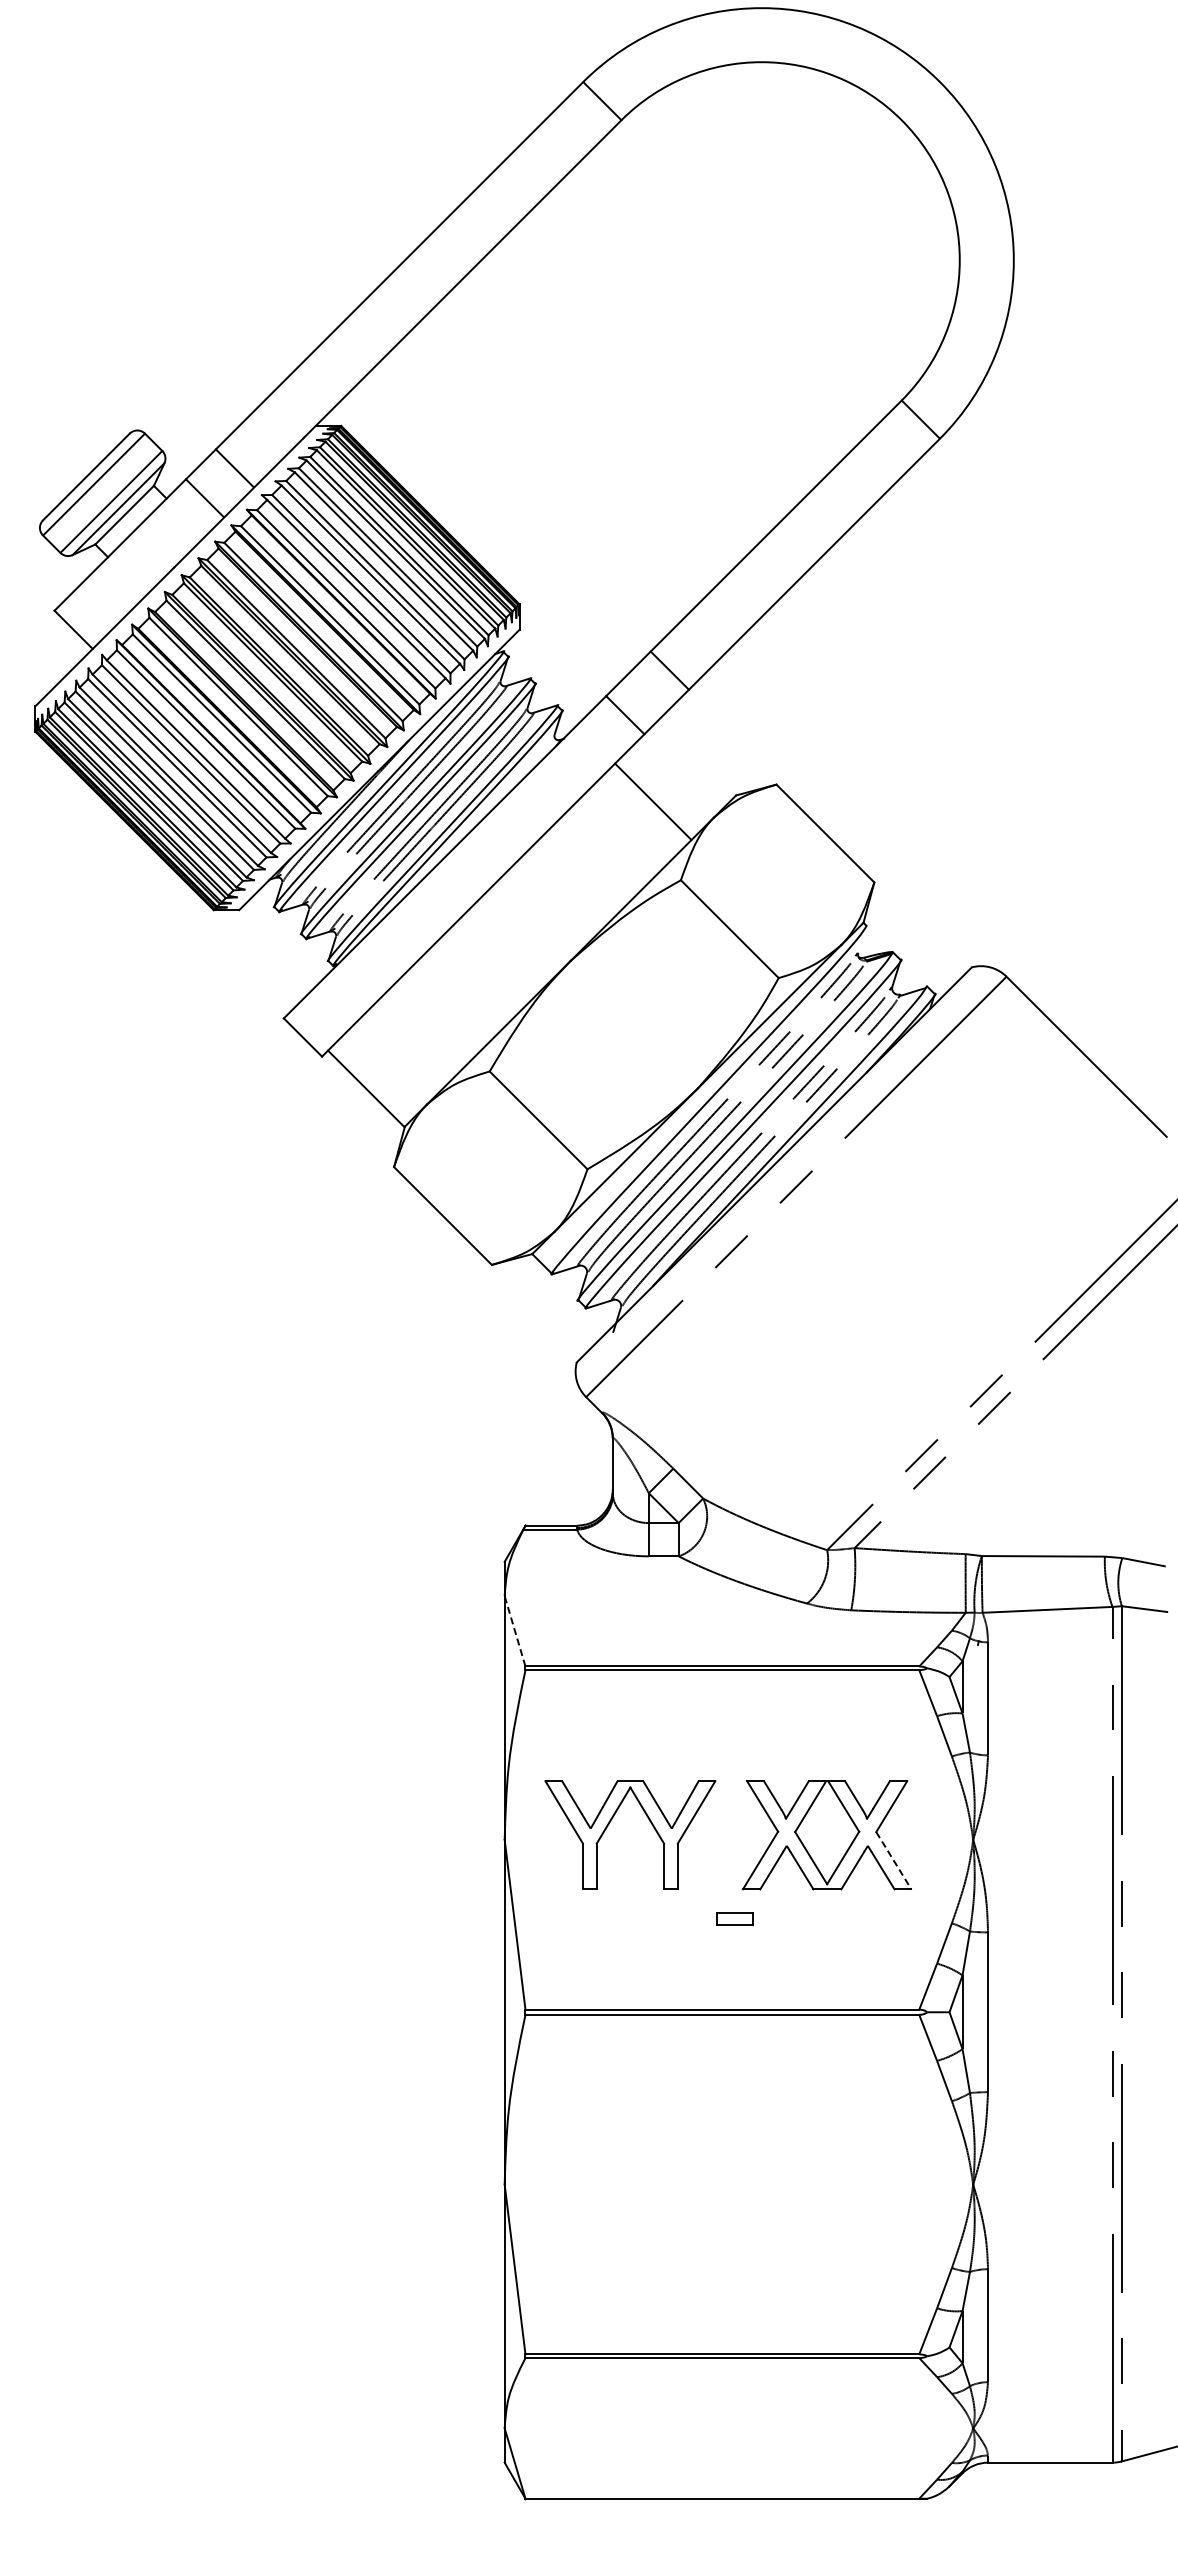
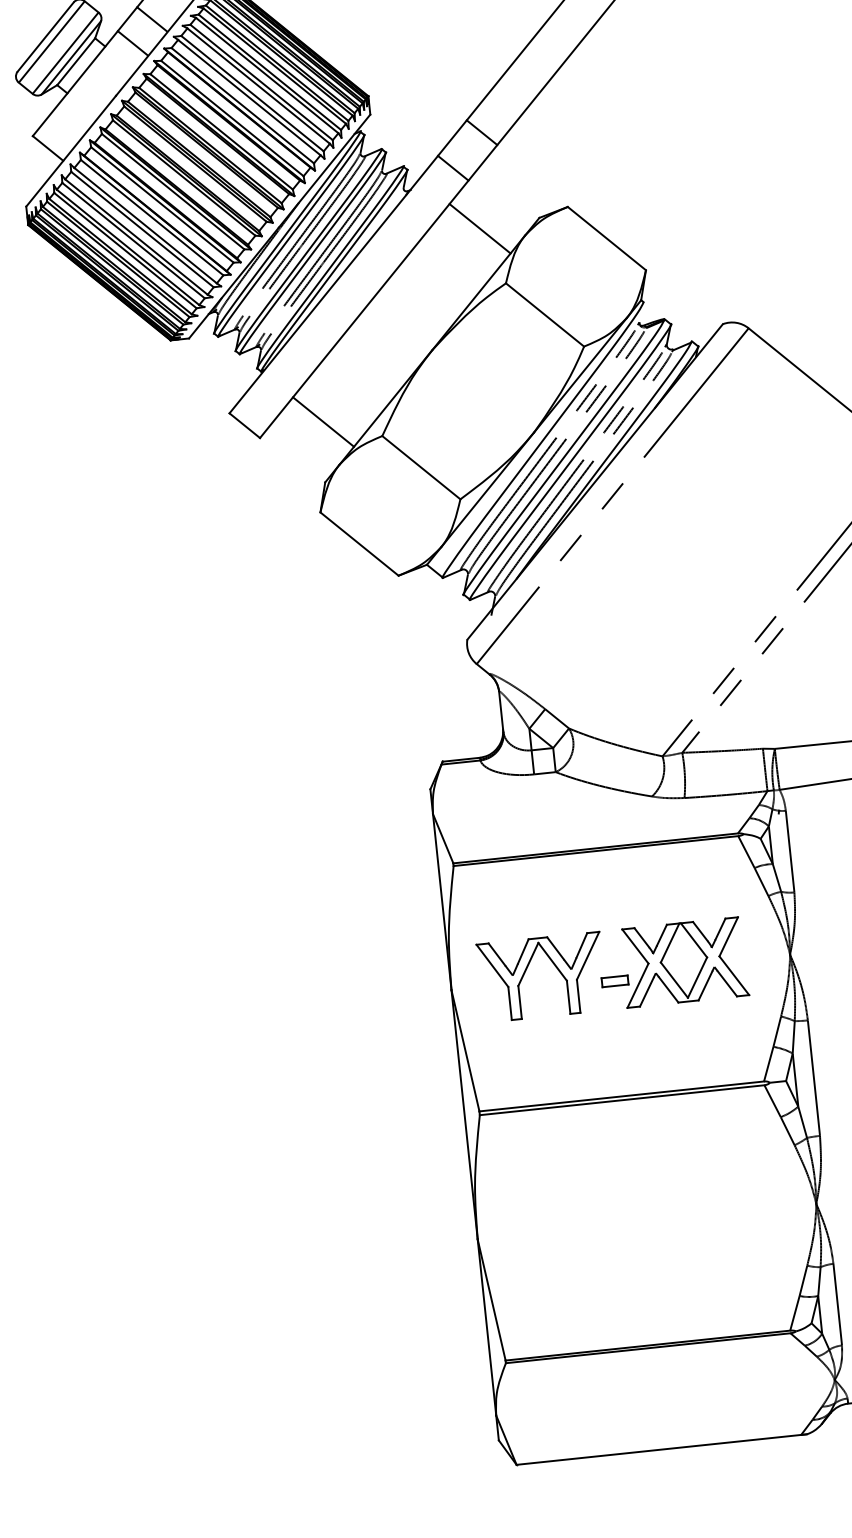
line: (366, 1088) -> (323, 421), moved
line: (515, 1631) -> (443, 838), dashed -> solid
line: (893, 1860) -> (734, 975), dashed -> solid
part: (734, 1918) -> (614, 980), moved

